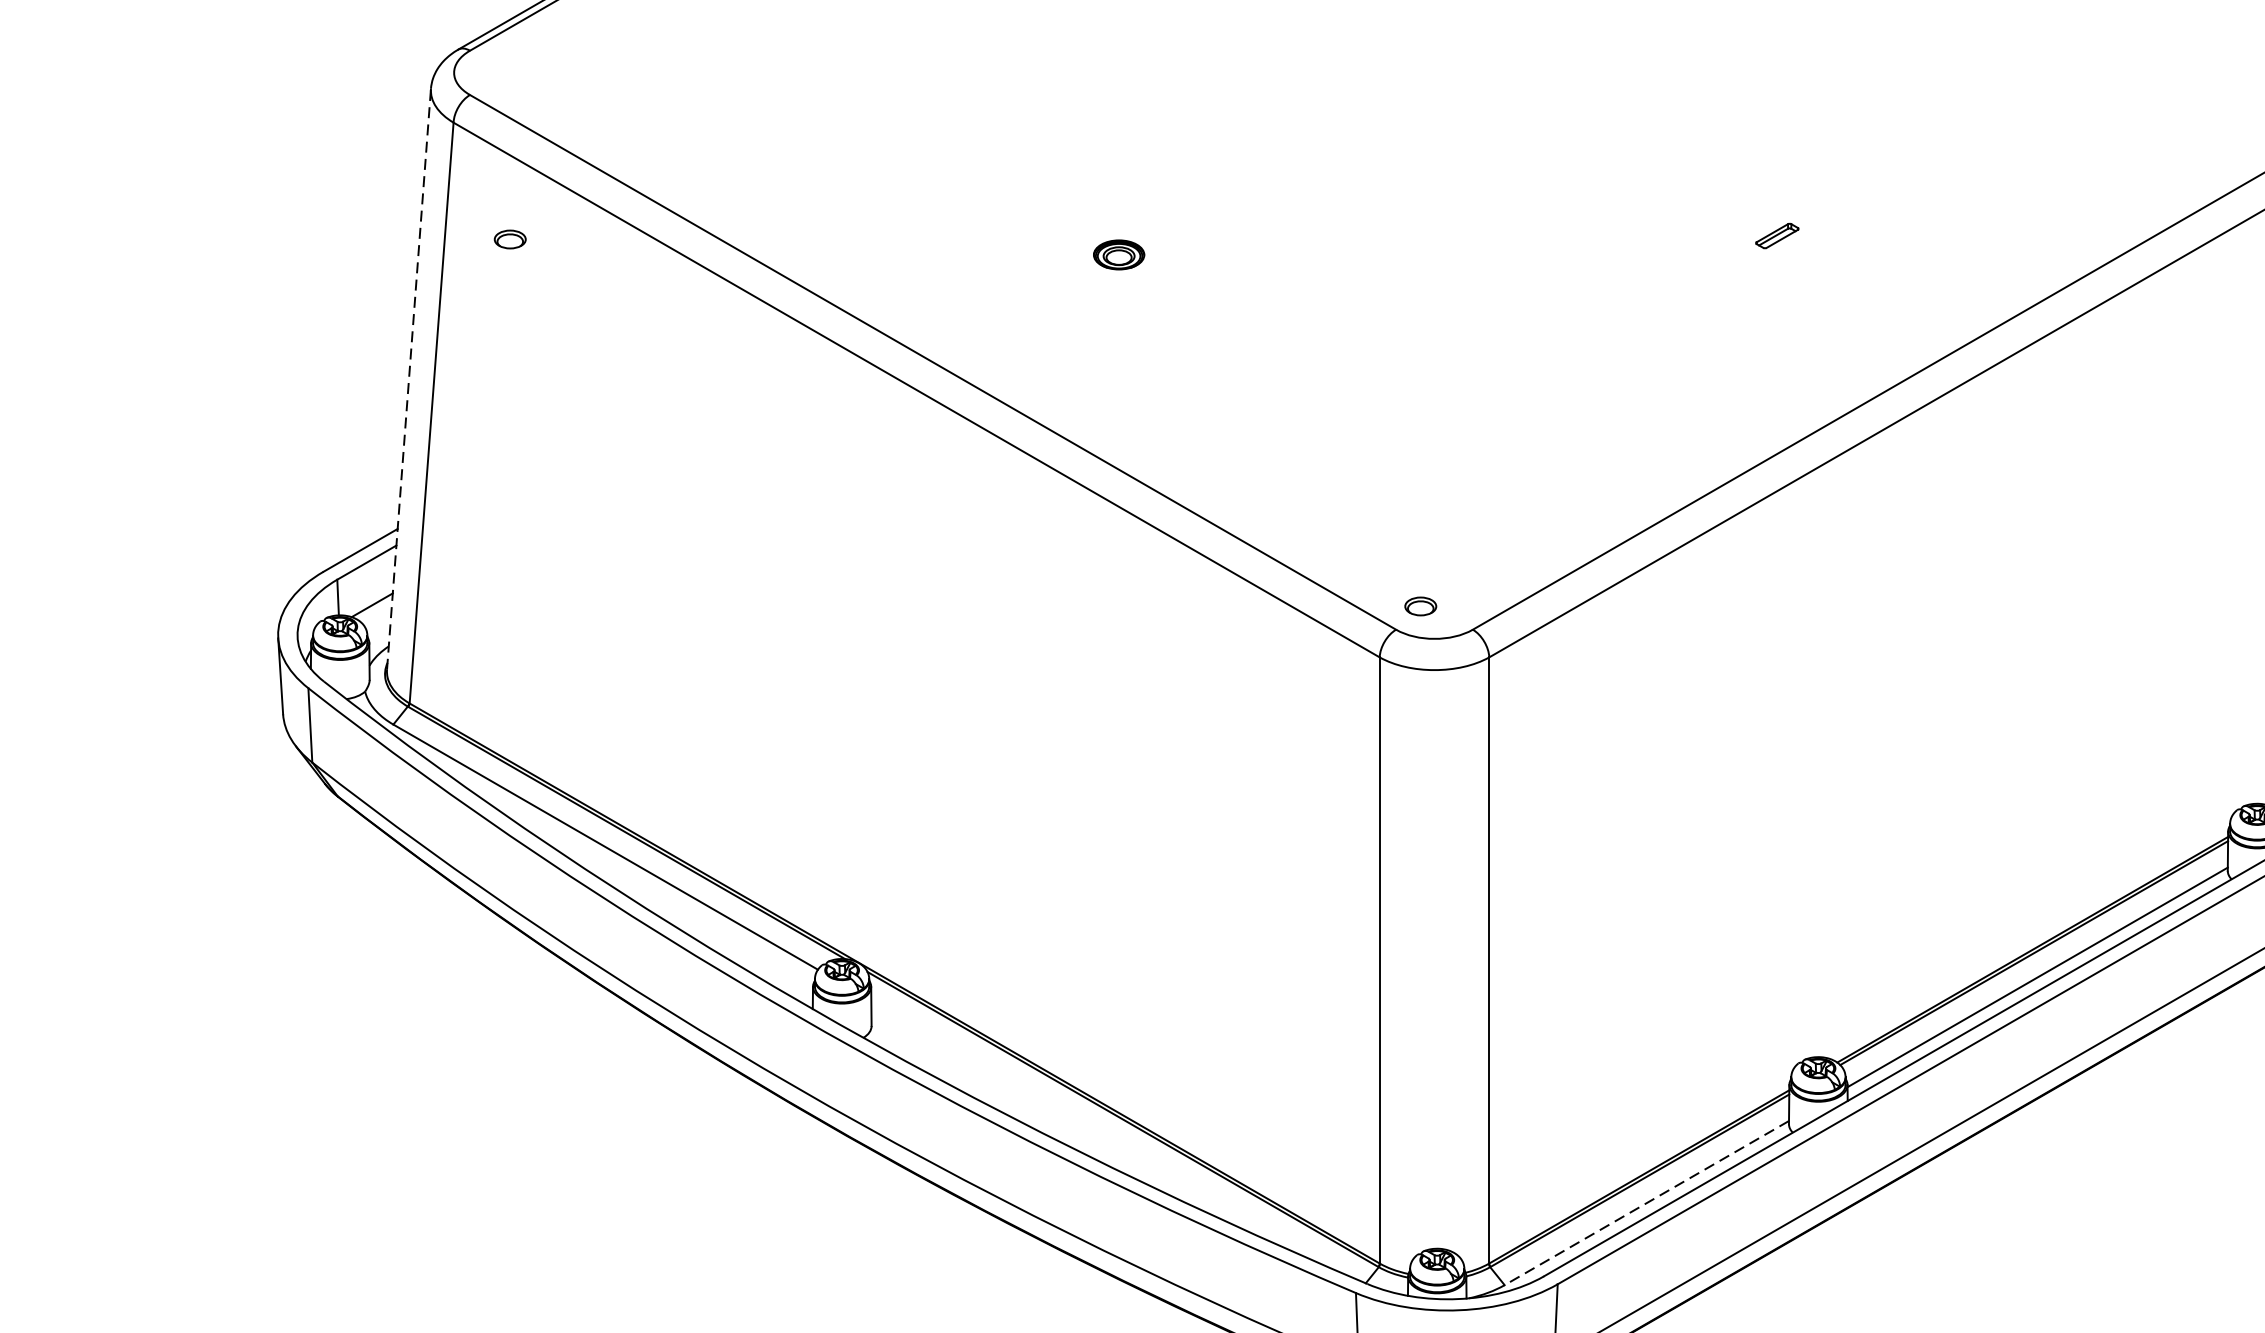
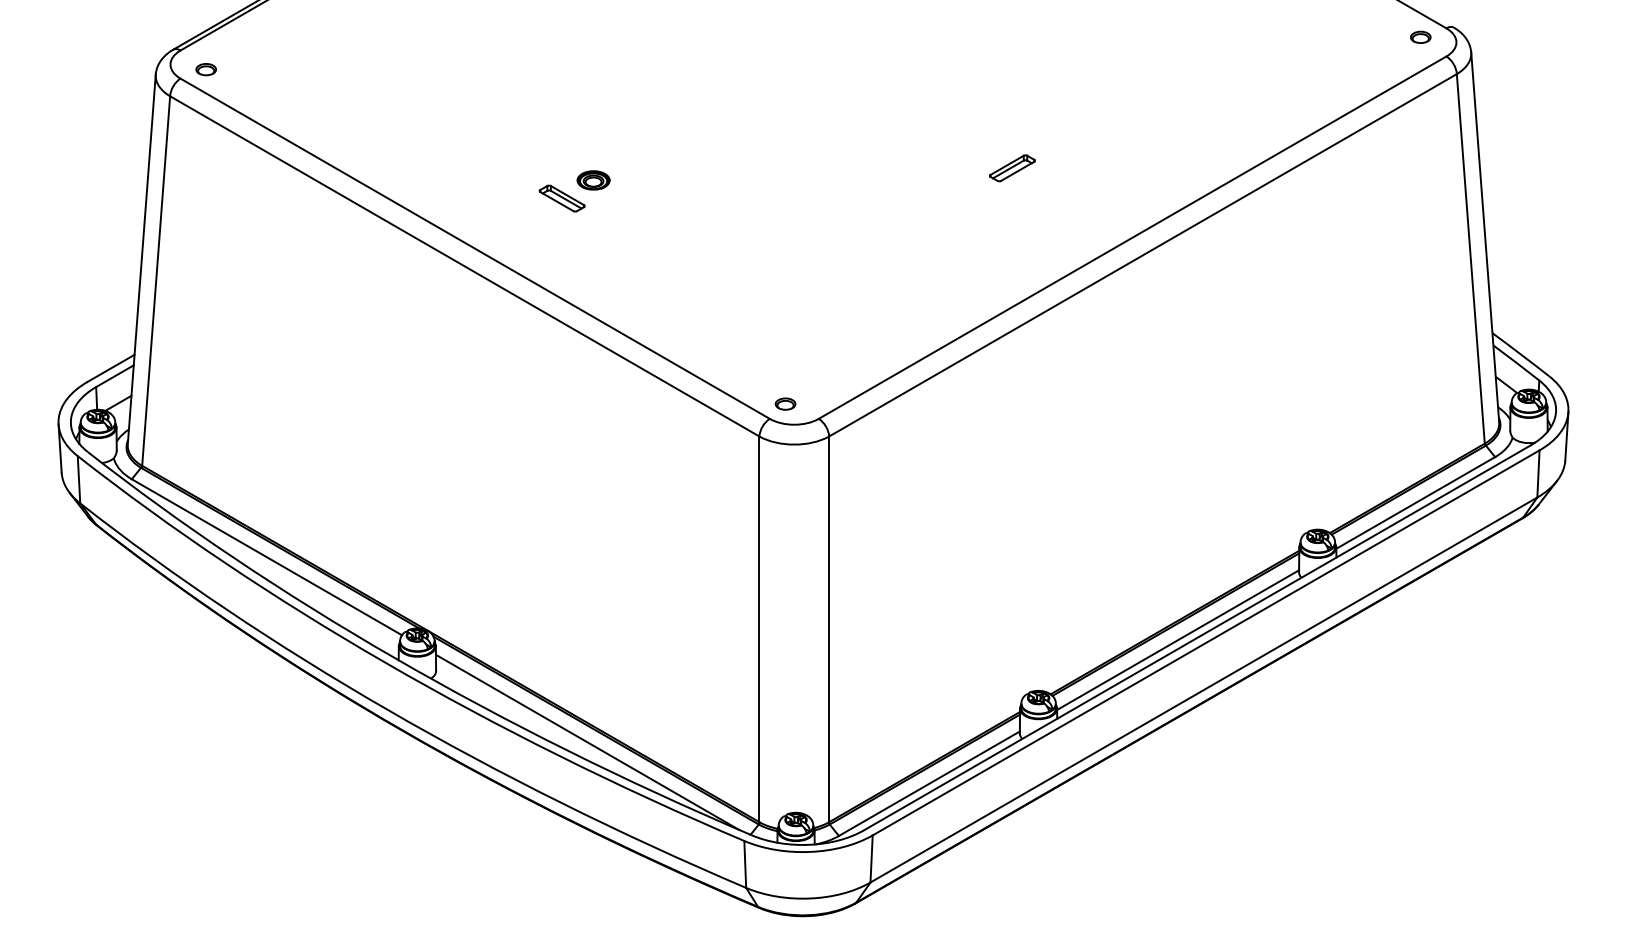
part: (1777, 236) -> (1012, 168), size x1.67
part: (509, 239) -> (205, 69), moved
part: (1068, 283) -> (561, 198), added
line: (408, 379) -> (141, 259), dashed -> solid
line: (1109, 1136) -> (587, 741), added
line: (1645, 1202) -> (928, 783), dashed -> solid

